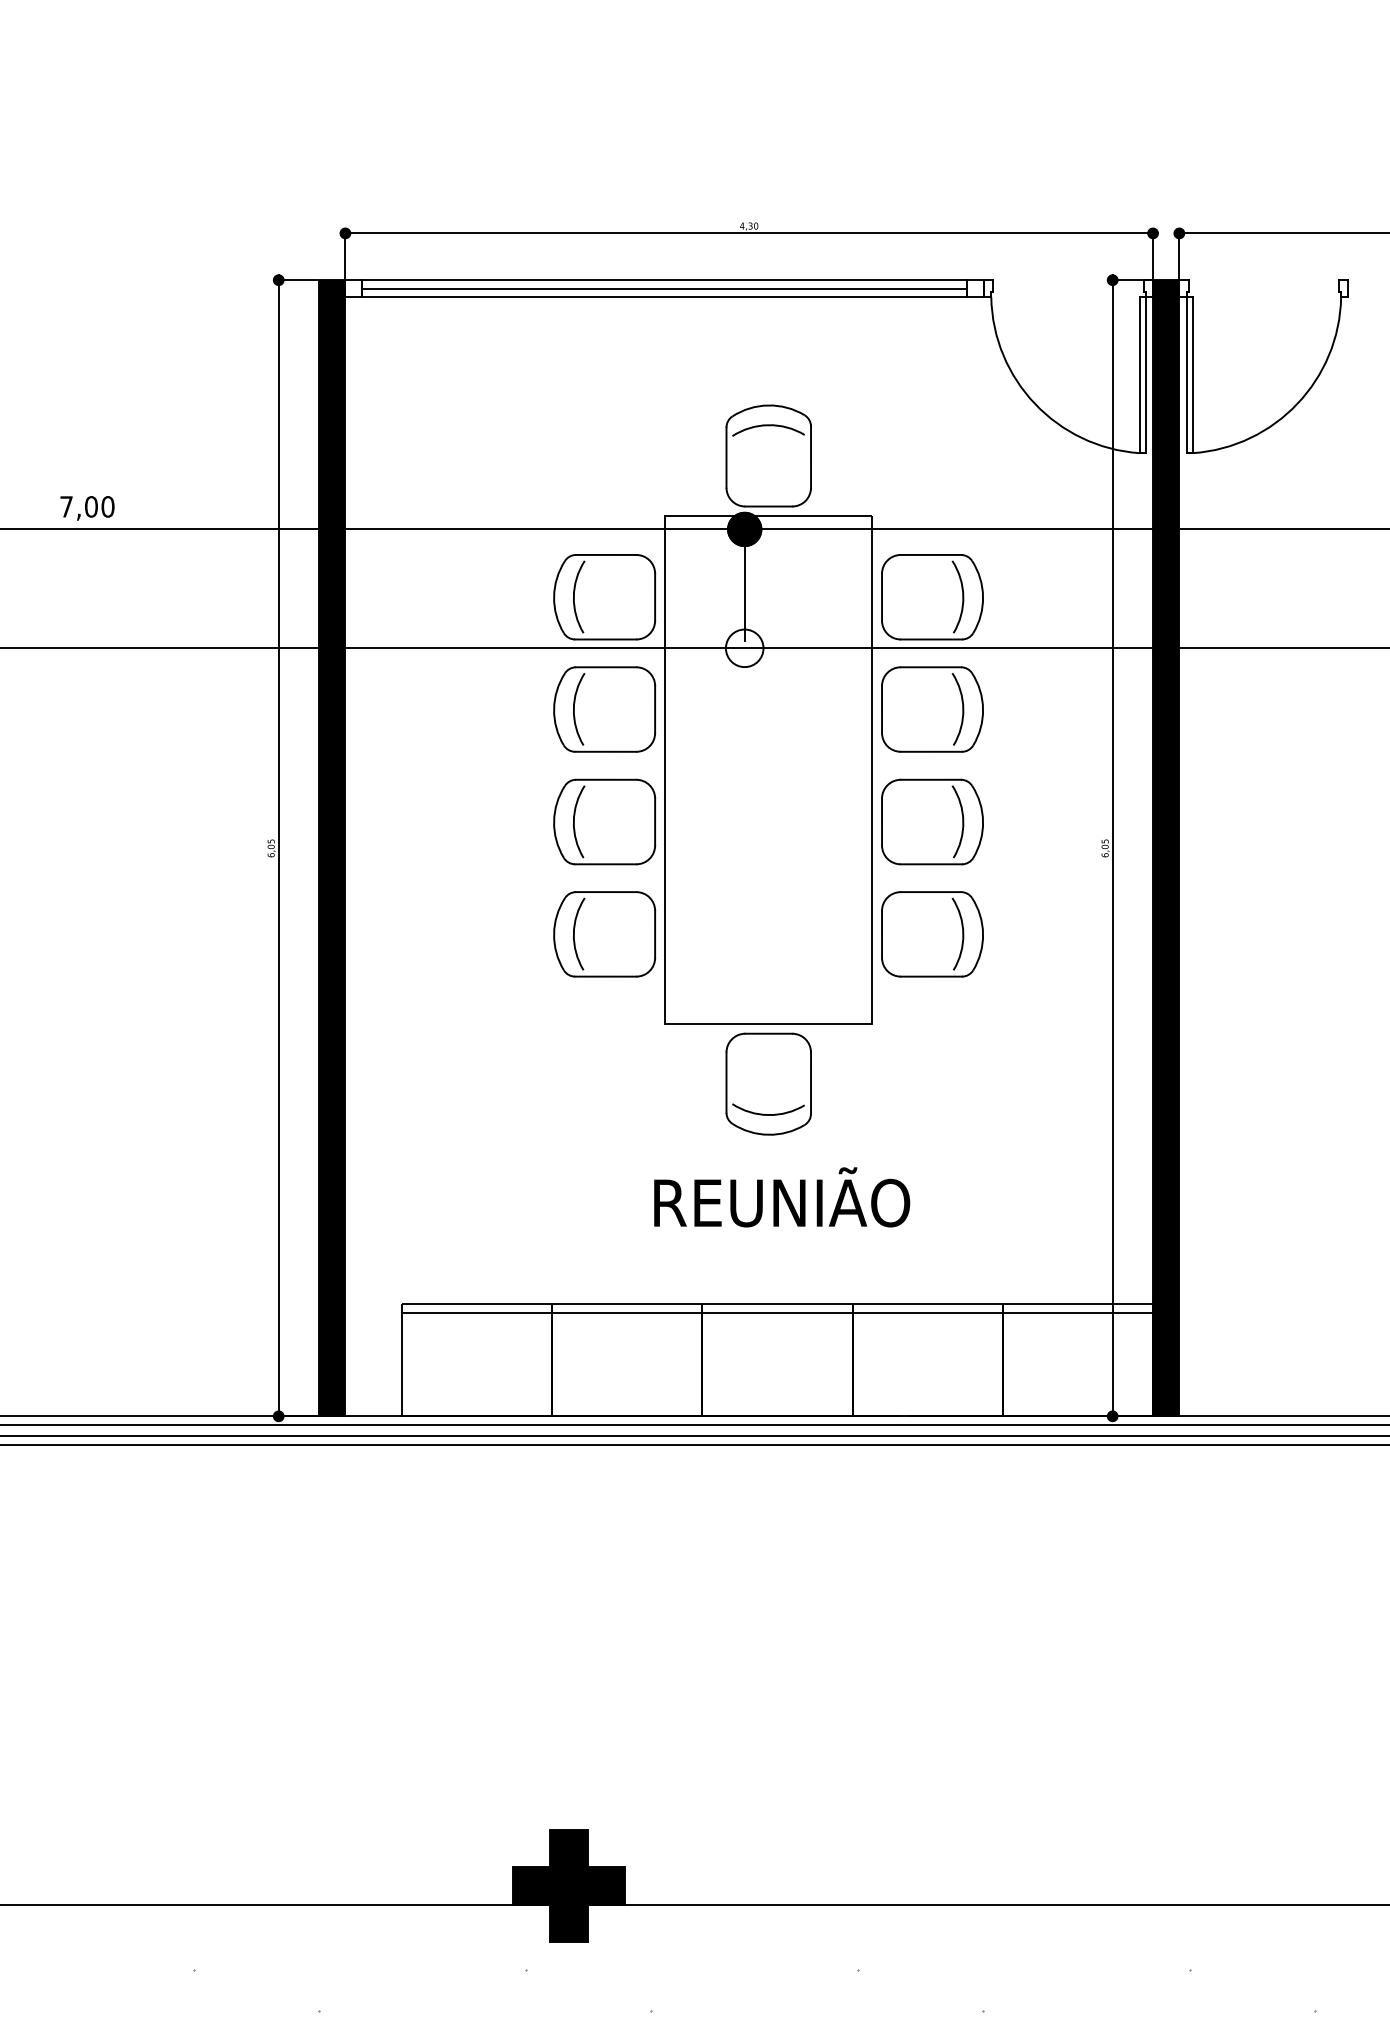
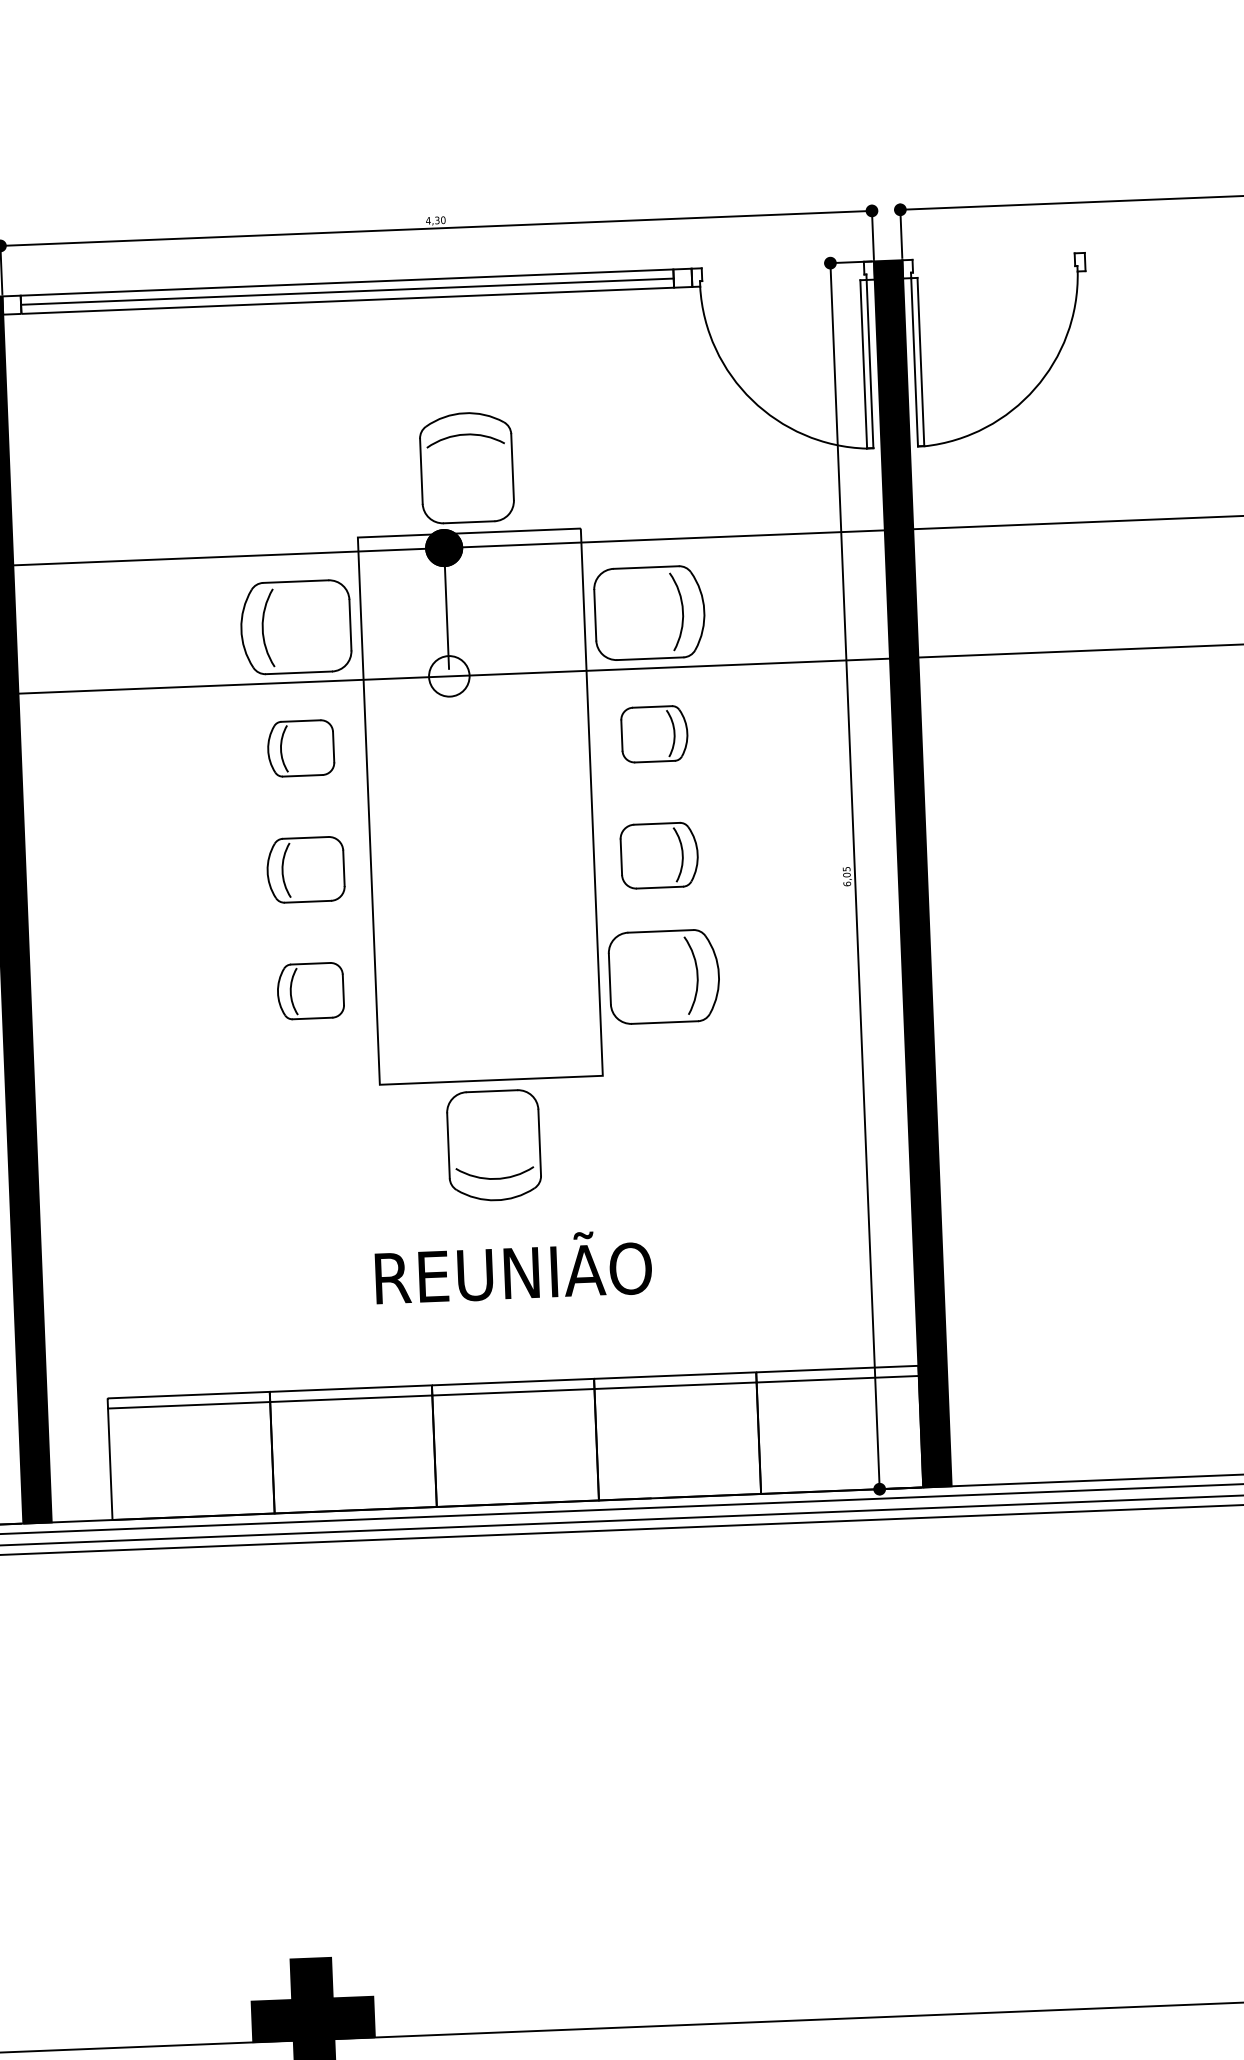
part: (604, 709) -> (300, 748), size x0.6
part: (932, 709) -> (654, 734), size x0.6
part: (604, 821) -> (305, 869), size x0.7
part: (932, 821) -> (659, 855), size x0.7
part: (604, 934) -> (310, 991), size x0.6

